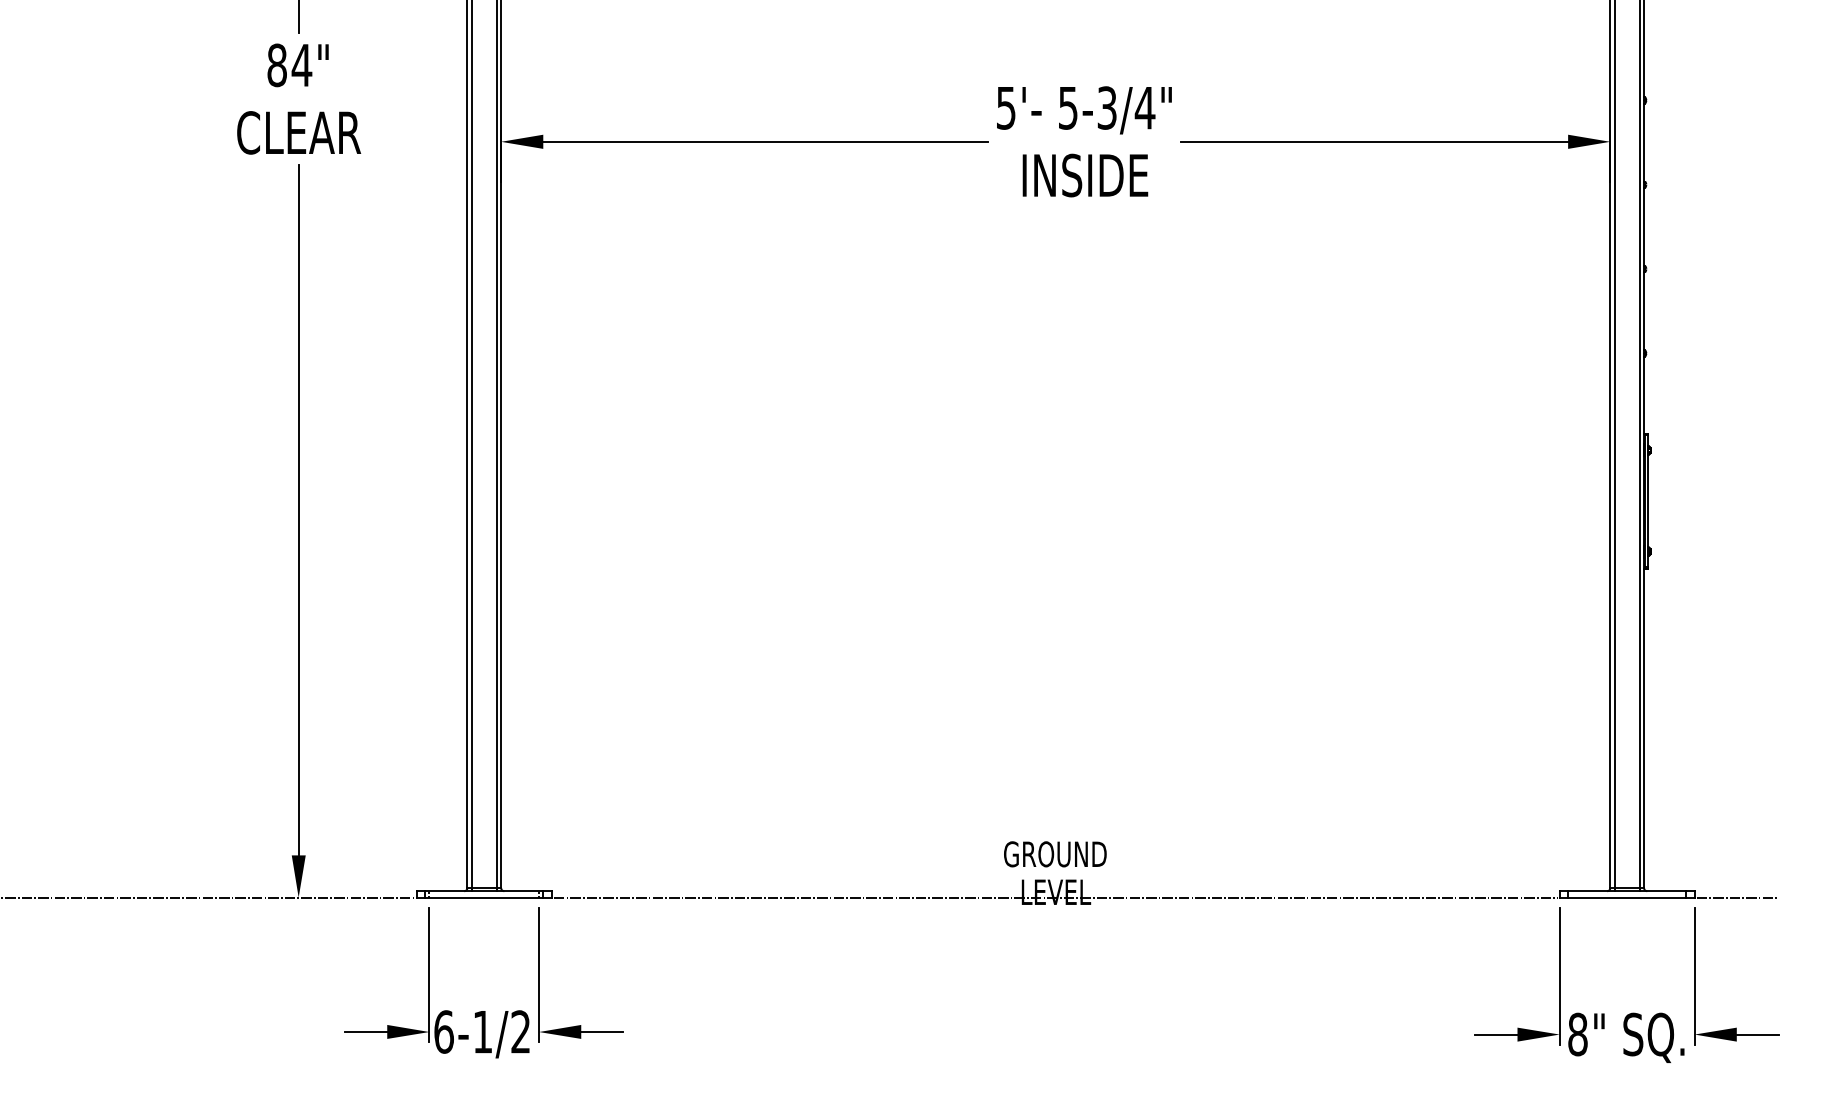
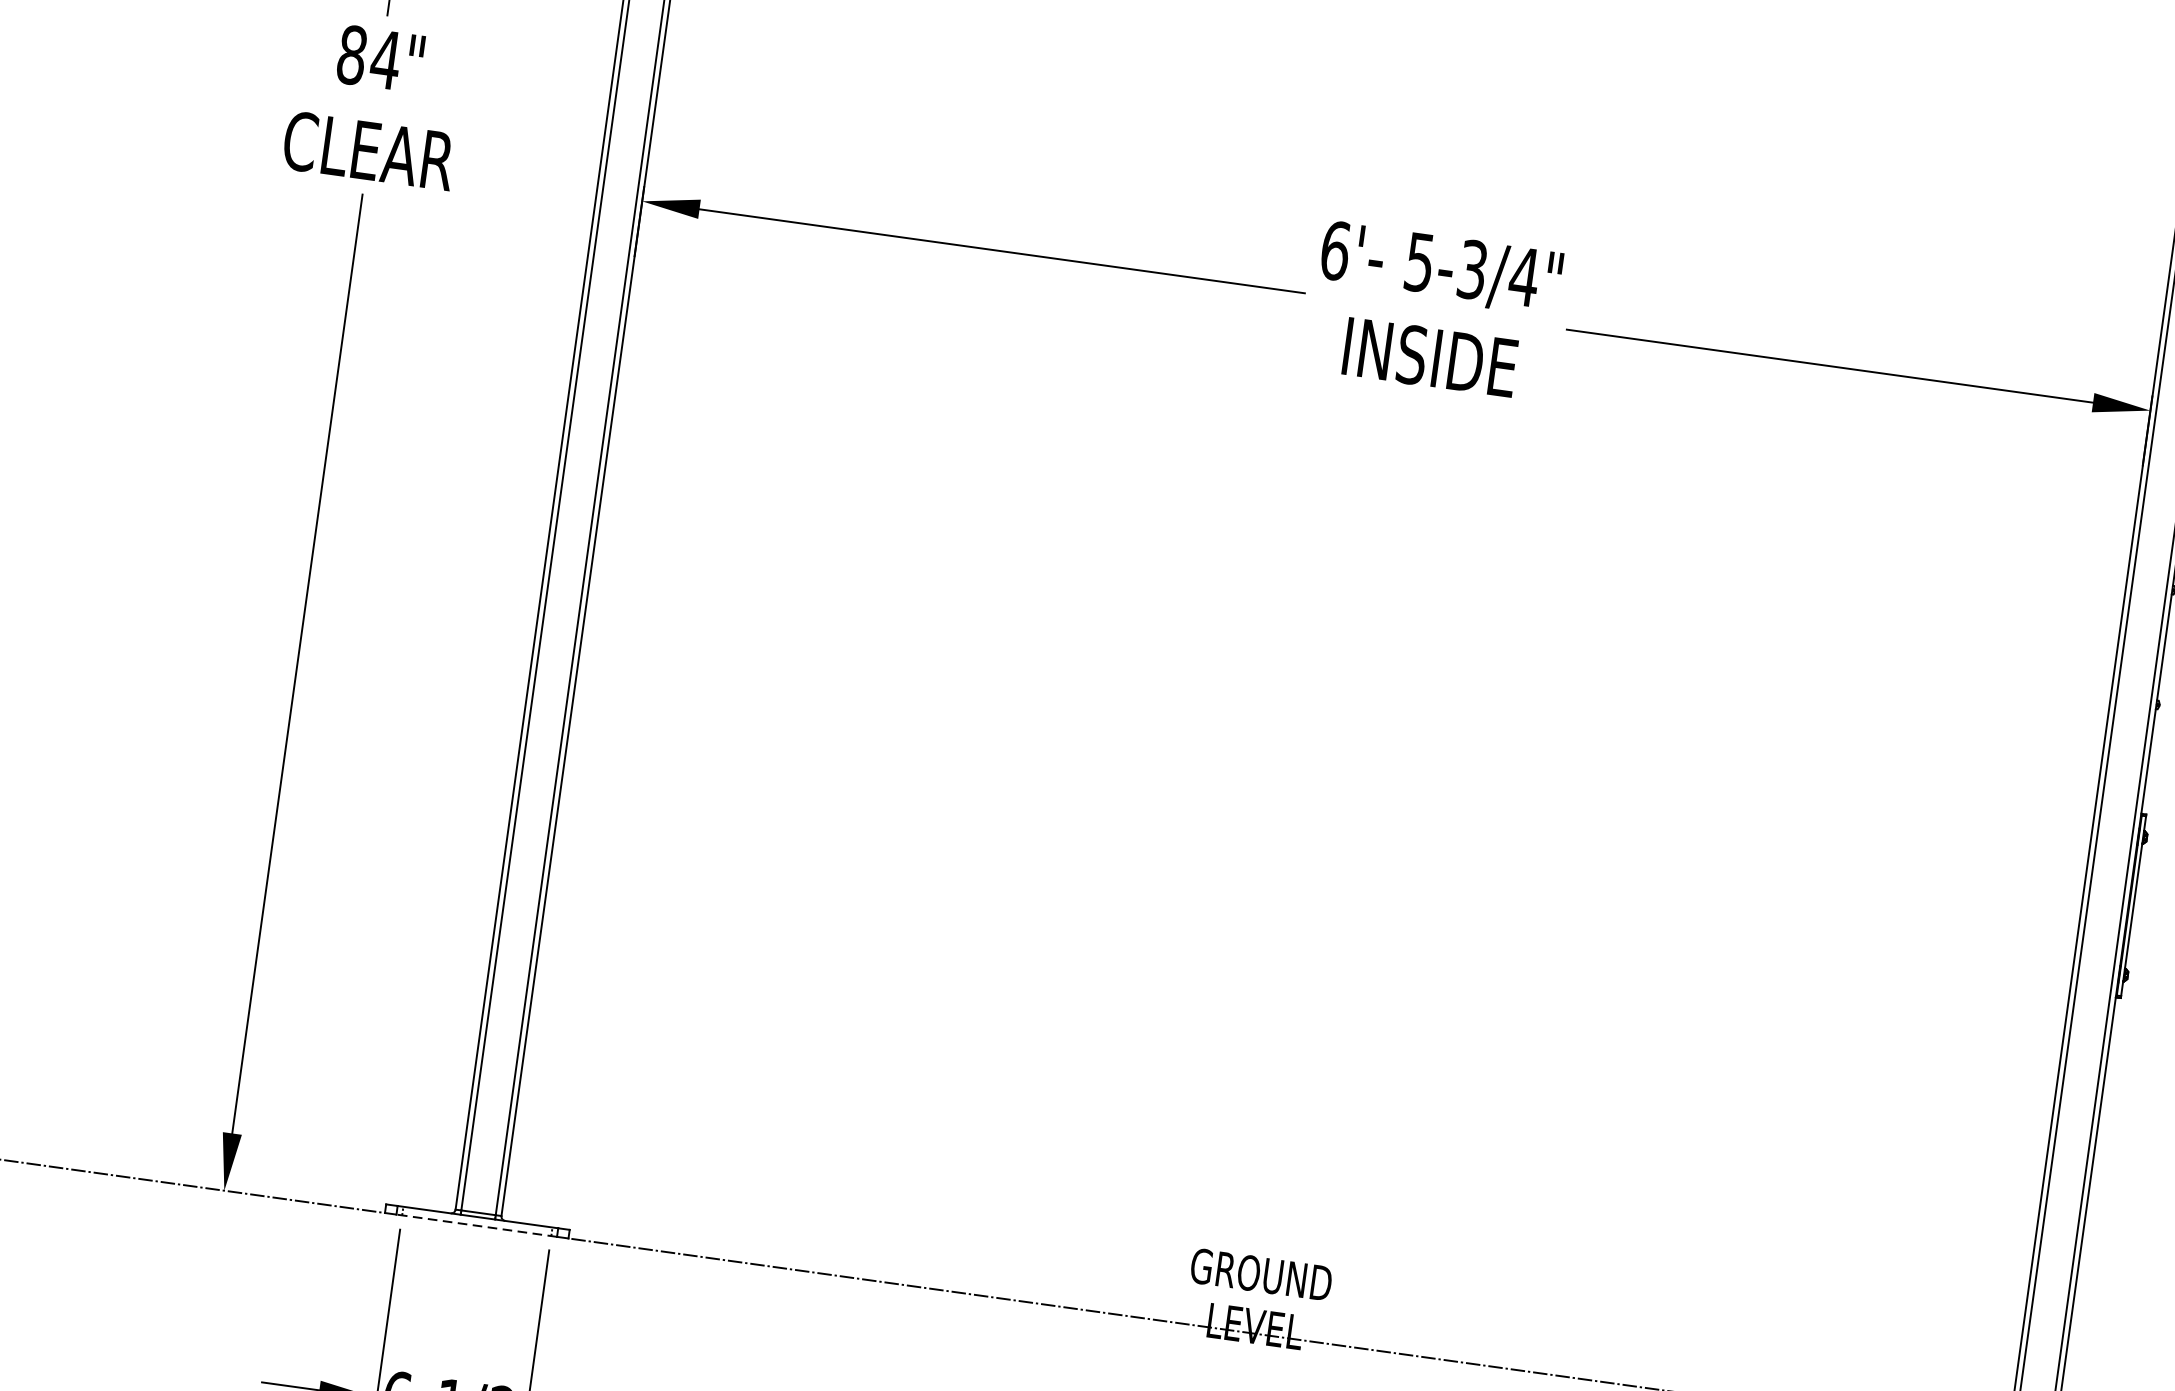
text: (1006, 107) -> (1335, 250), 5'- -> 6'-
line: (483, 897) -> (475, 1225), solid -> dashed

